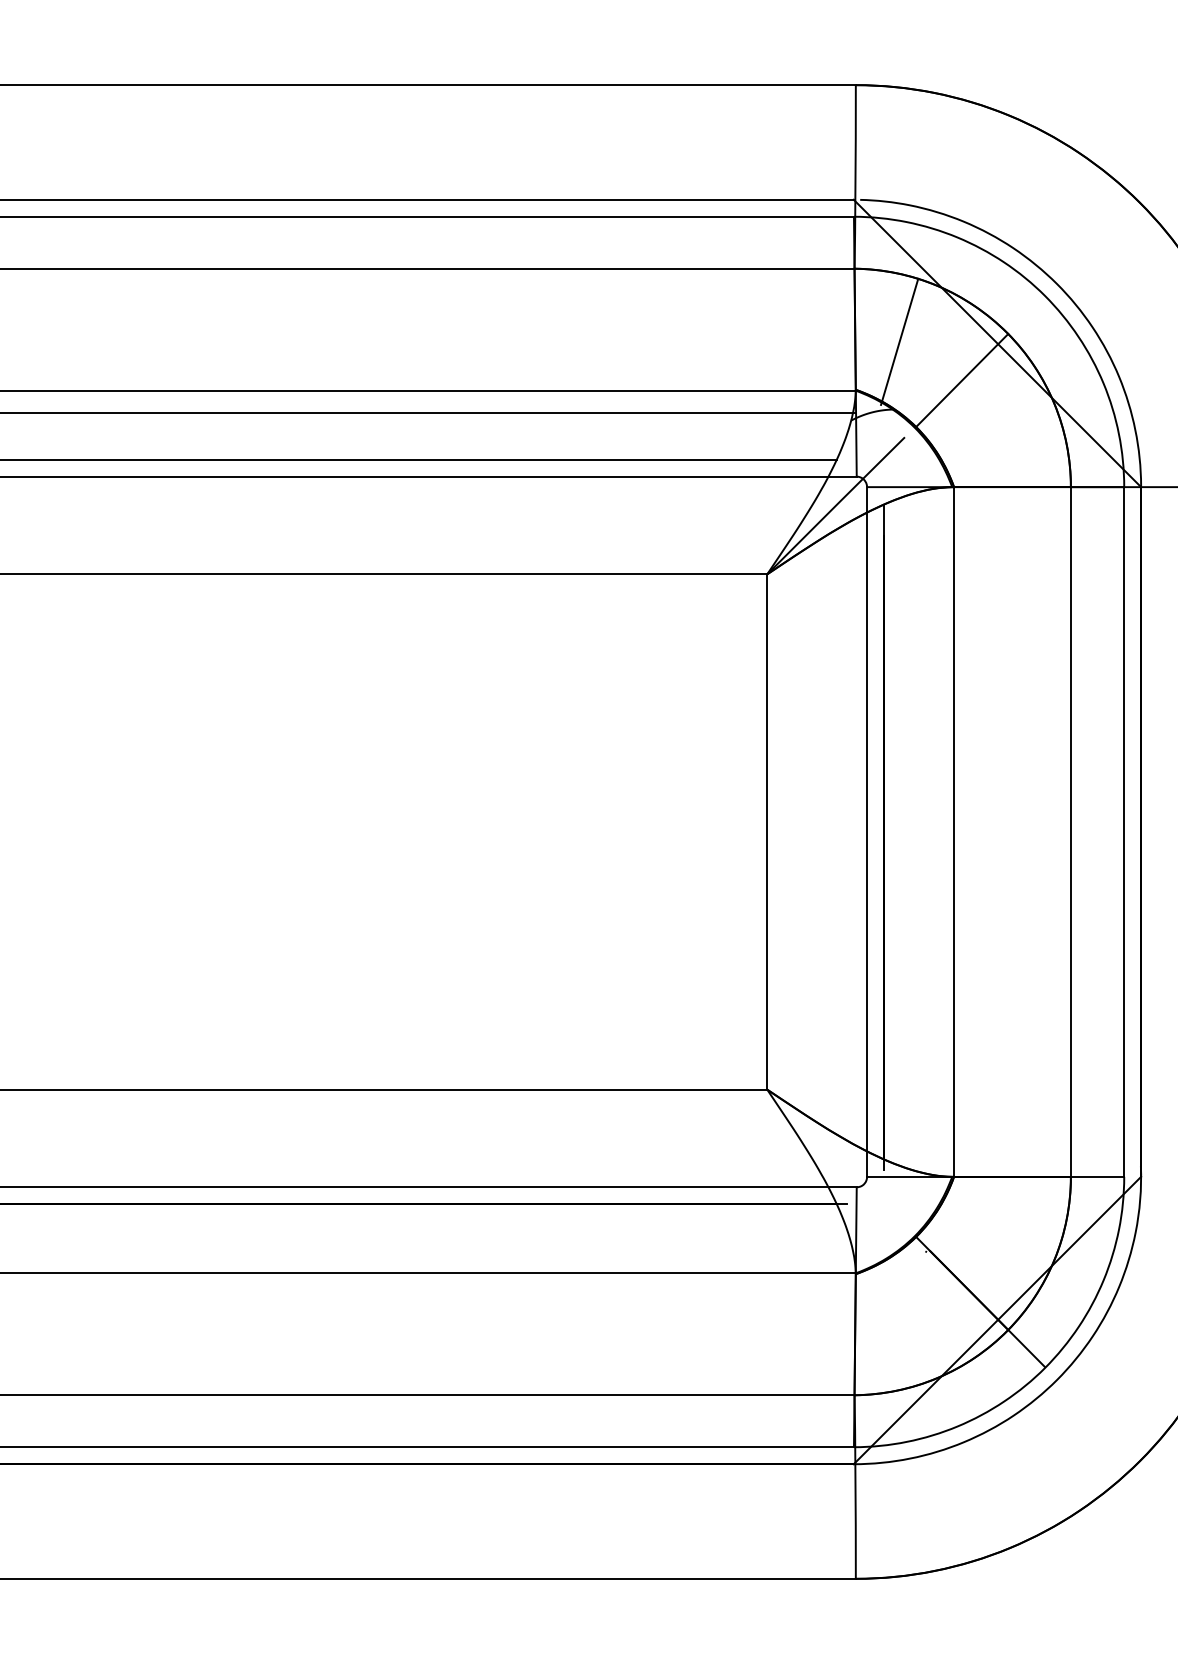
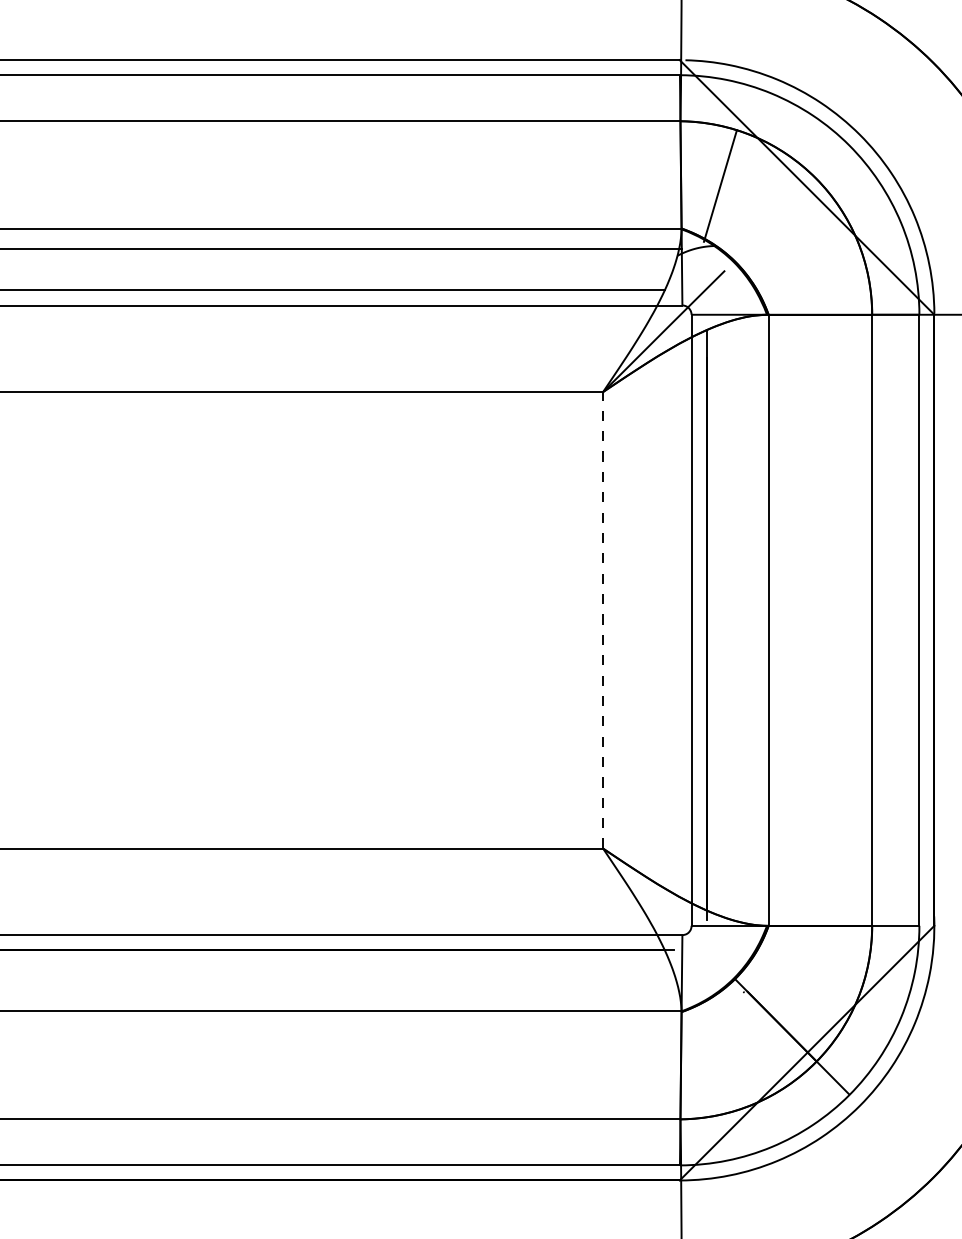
line: (962, 380) -> (776, 220), removed
line: (767, 831) -> (603, 619), solid -> dashed

